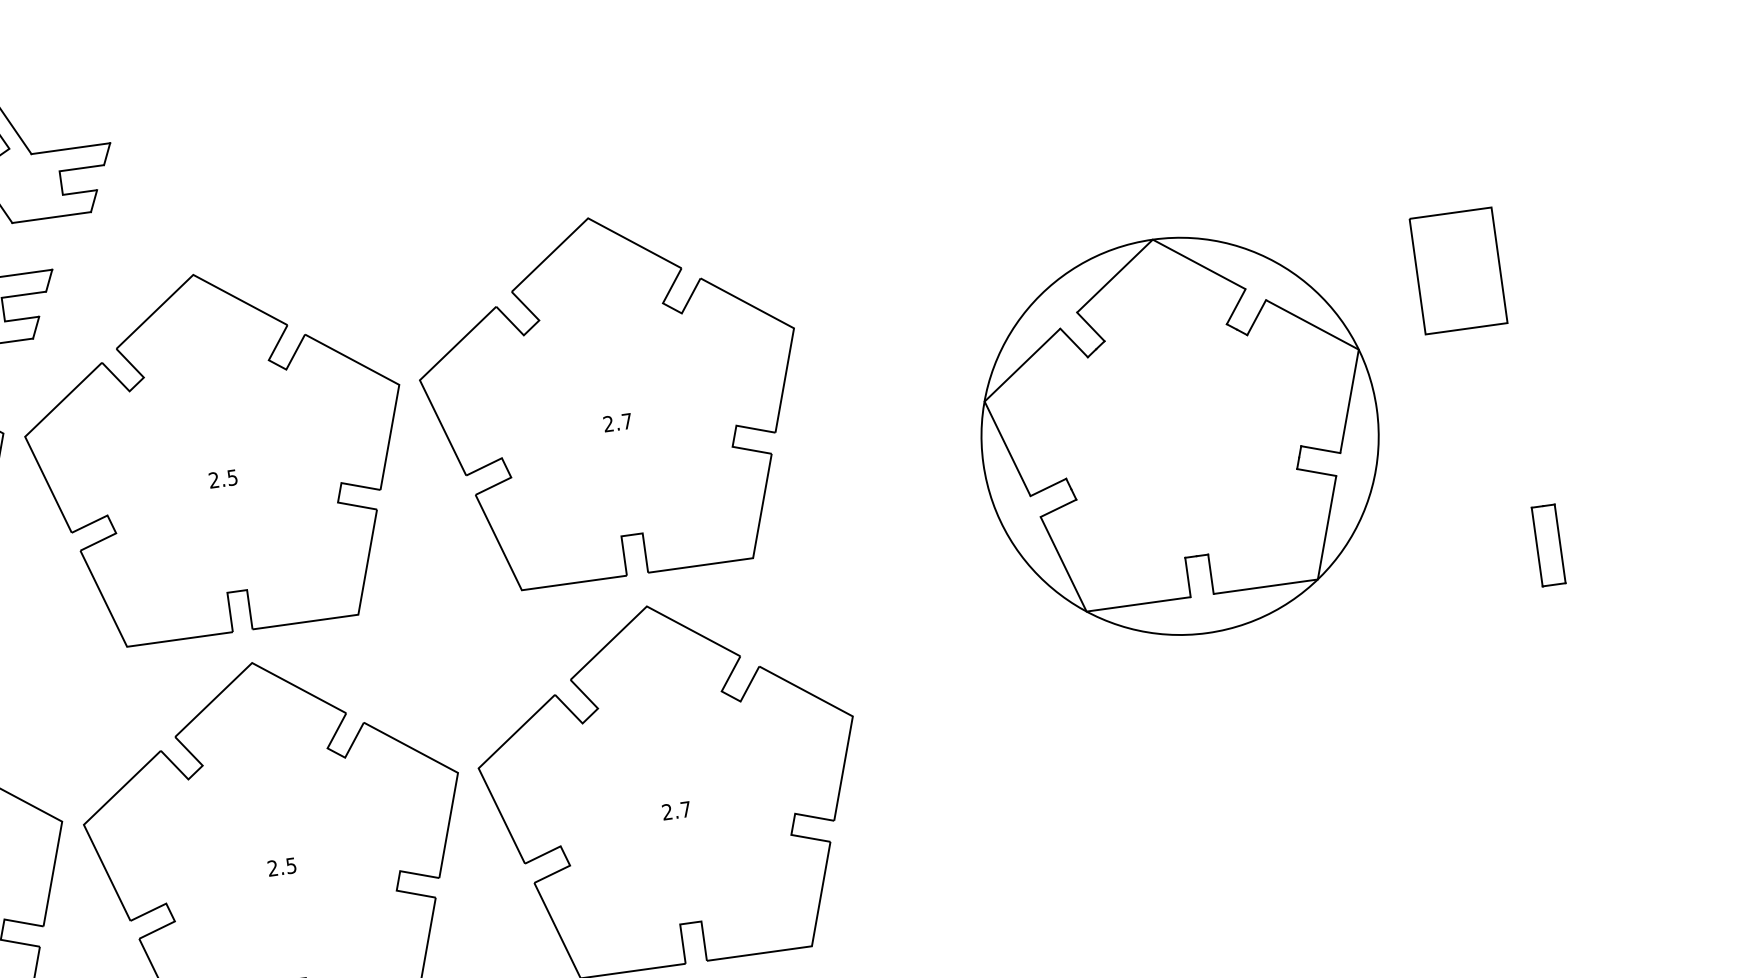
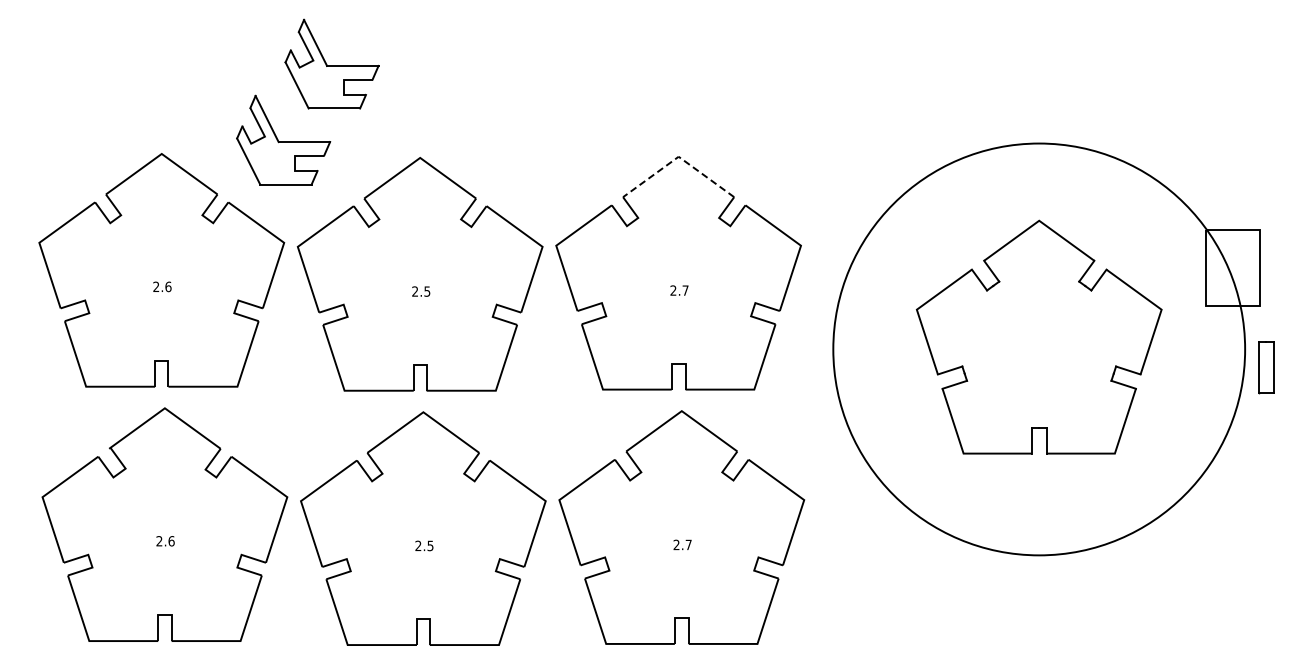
line: (587, 217) -> (678, 156), solid -> dashed
circle: (1179, 436) -> (1038, 349), size x1.6
part: (1549, 545) -> (1266, 367), moved

